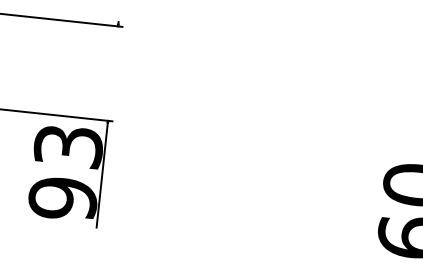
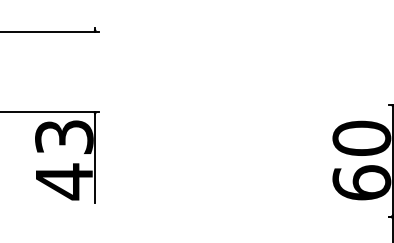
text: (63, 198) -> (64, 181), 93 -> 43

